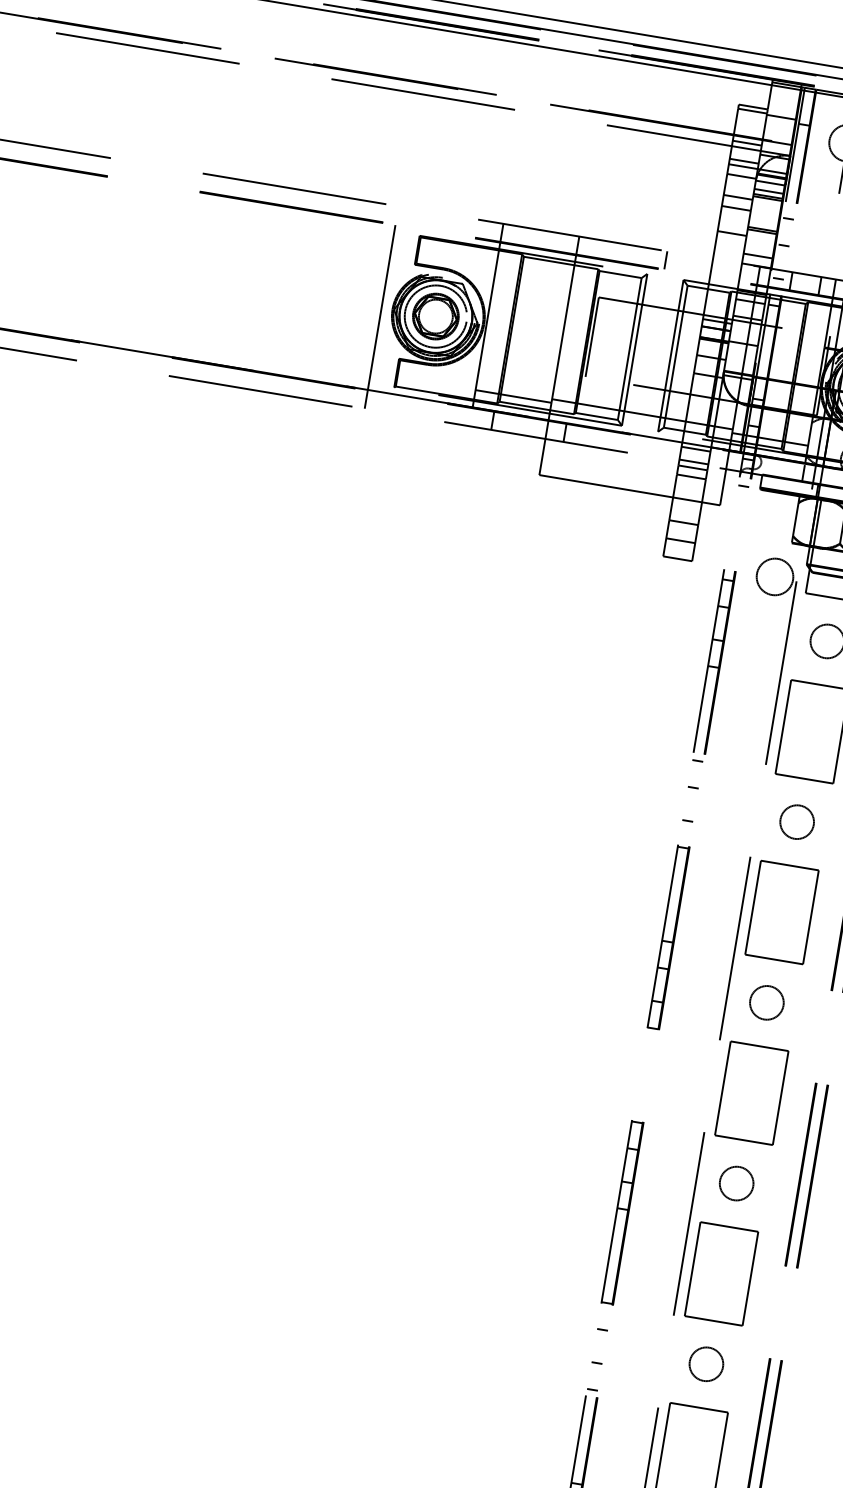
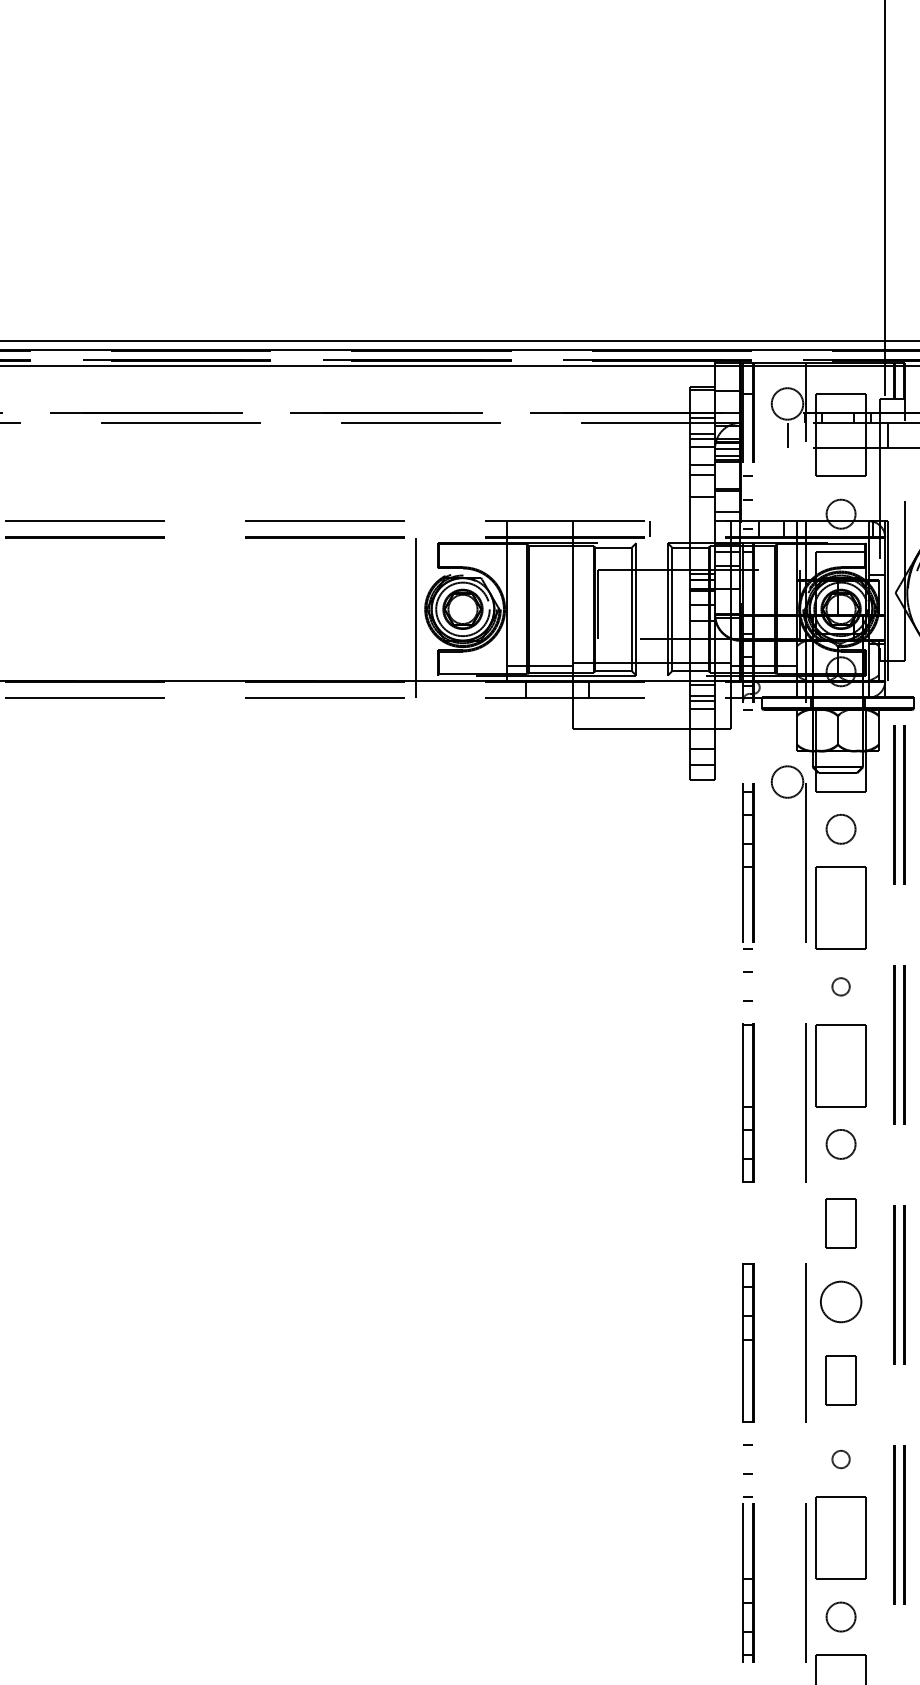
circle: (796, 821) -> (840, 986), size x0.6
part: (751, 1092) -> (840, 1222), size x0.6
circle: (736, 1182) -> (840, 1301), size x1.4
part: (720, 1273) -> (840, 1380), size x0.6
circle: (705, 1364) -> (840, 1459), size x0.6

